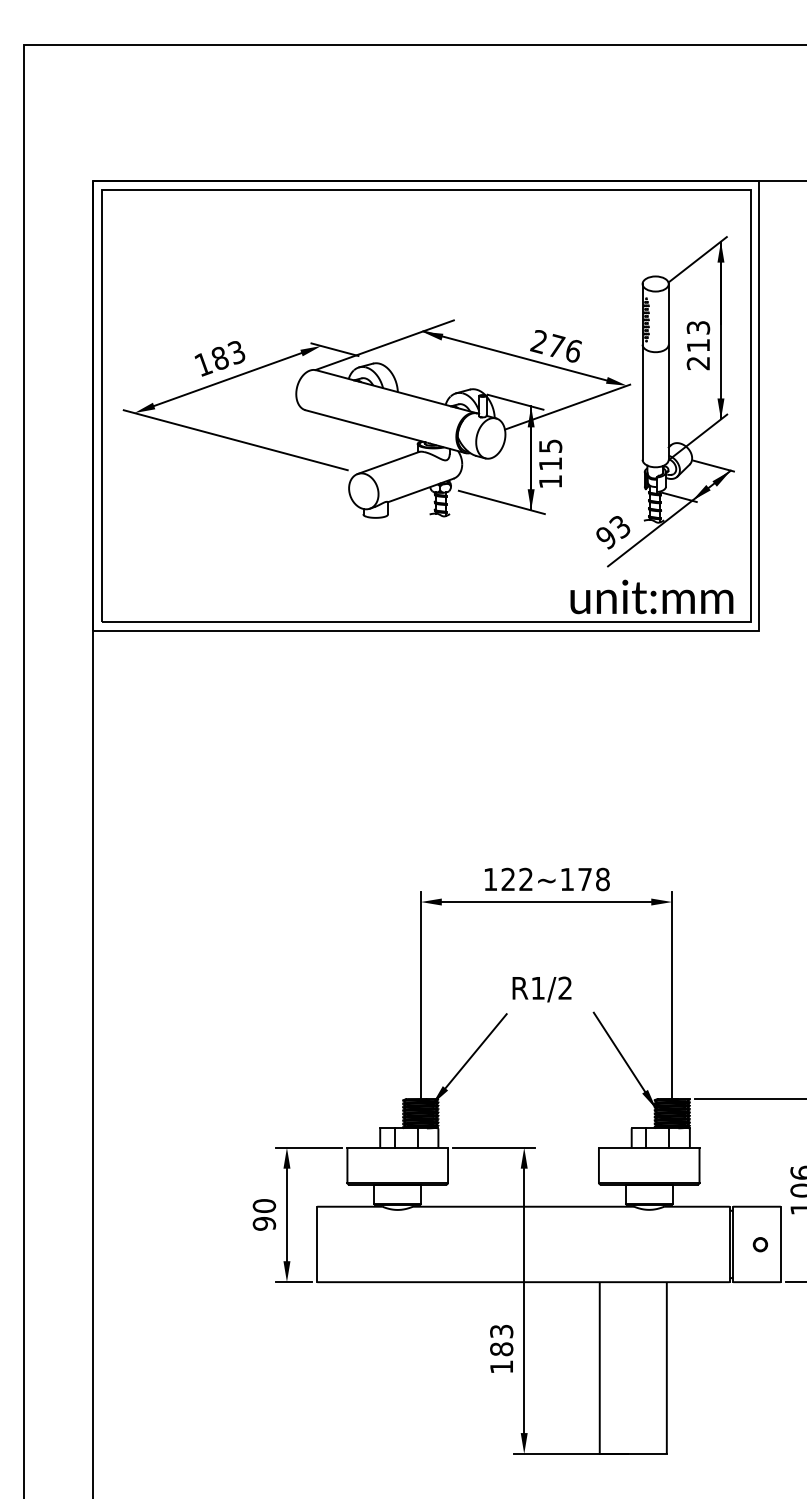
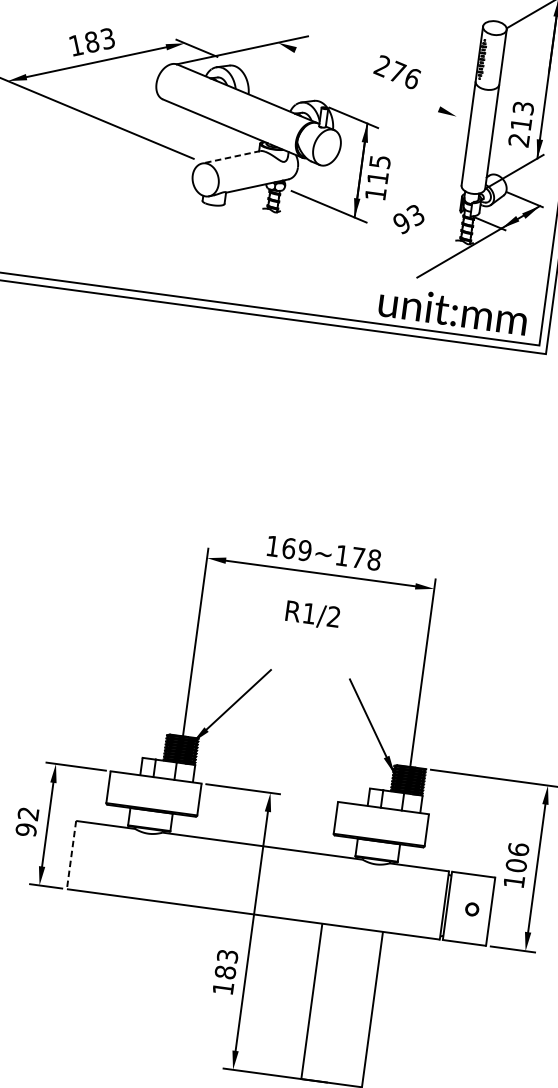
text: (698, 345) -> (521, 124), moved
line: (514, 355) -> (358, 75), removed
line: (567, 406) -> (400, 128), removed
line: (388, 463) -> (231, 157), solid -> dashed
text: (613, 532) -> (409, 219), moved
text: (517, 879) -> (297, 549), 122~178 -> 169~178
text: (541, 989) -> (312, 615), moved
text: (264, 1205) -> (28, 813), 90 -> 92
line: (317, 1244) -> (71, 855), solid -> dashed

